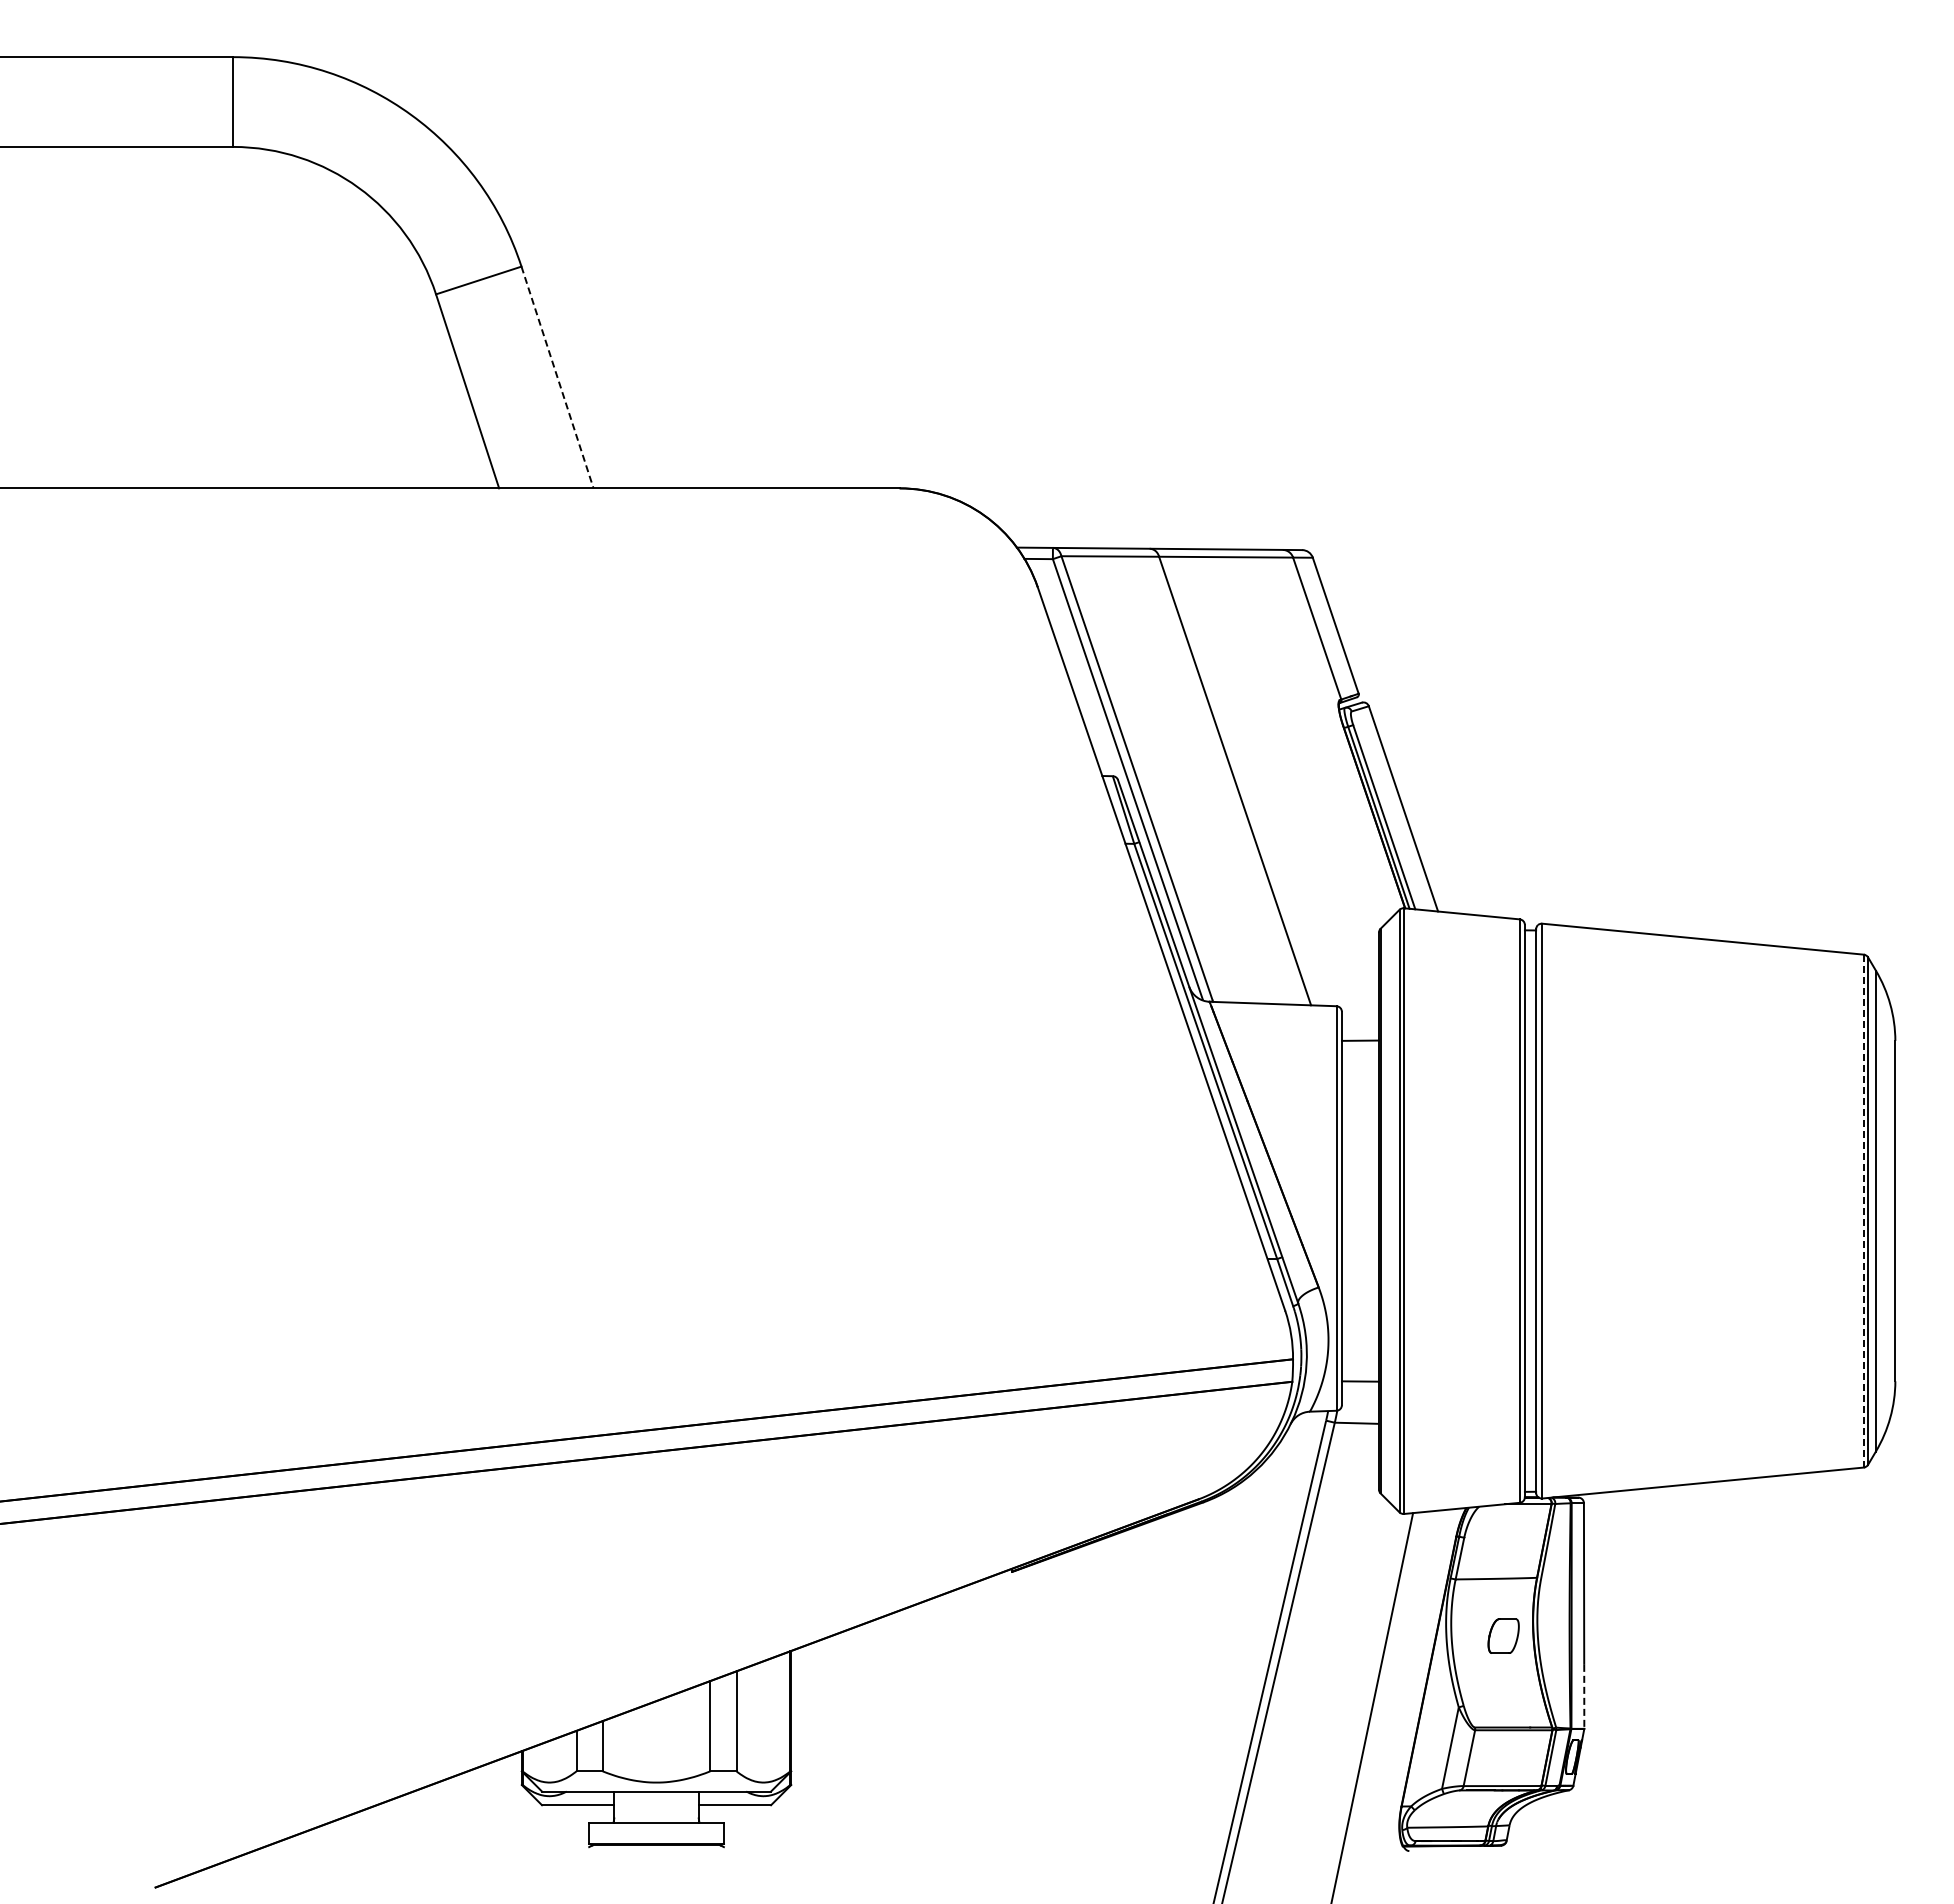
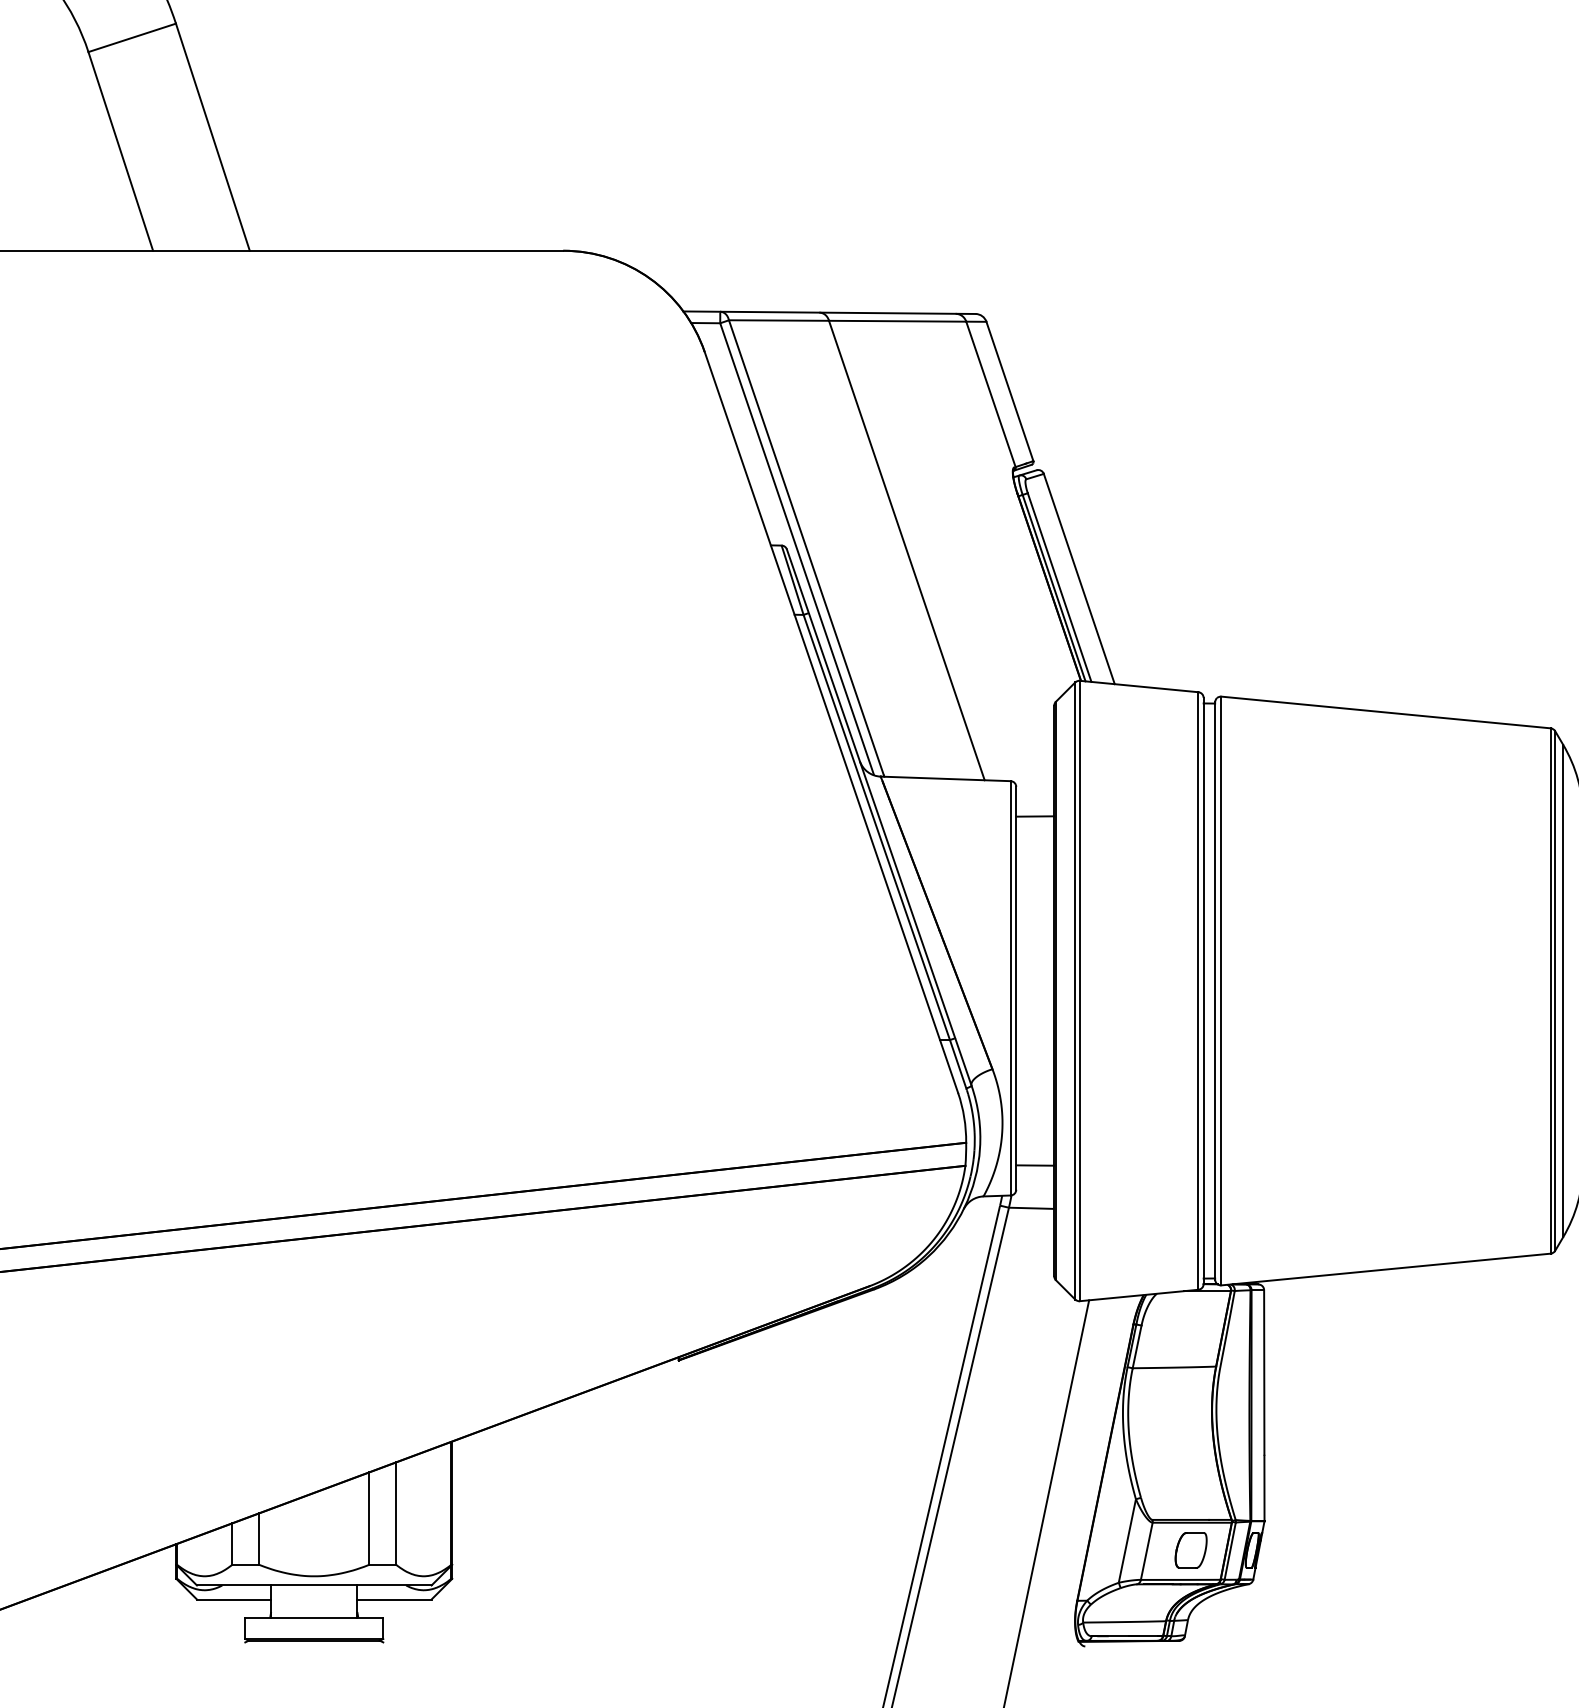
line: (557, 377) -> (212, 137), dashed -> solid
line: (1863, 1210) -> (1550, 990), dashed -> solid
part: (1503, 1635) -> (1190, 1549), moved
line: (1584, 1697) -> (1264, 1489), dashed -> solid

